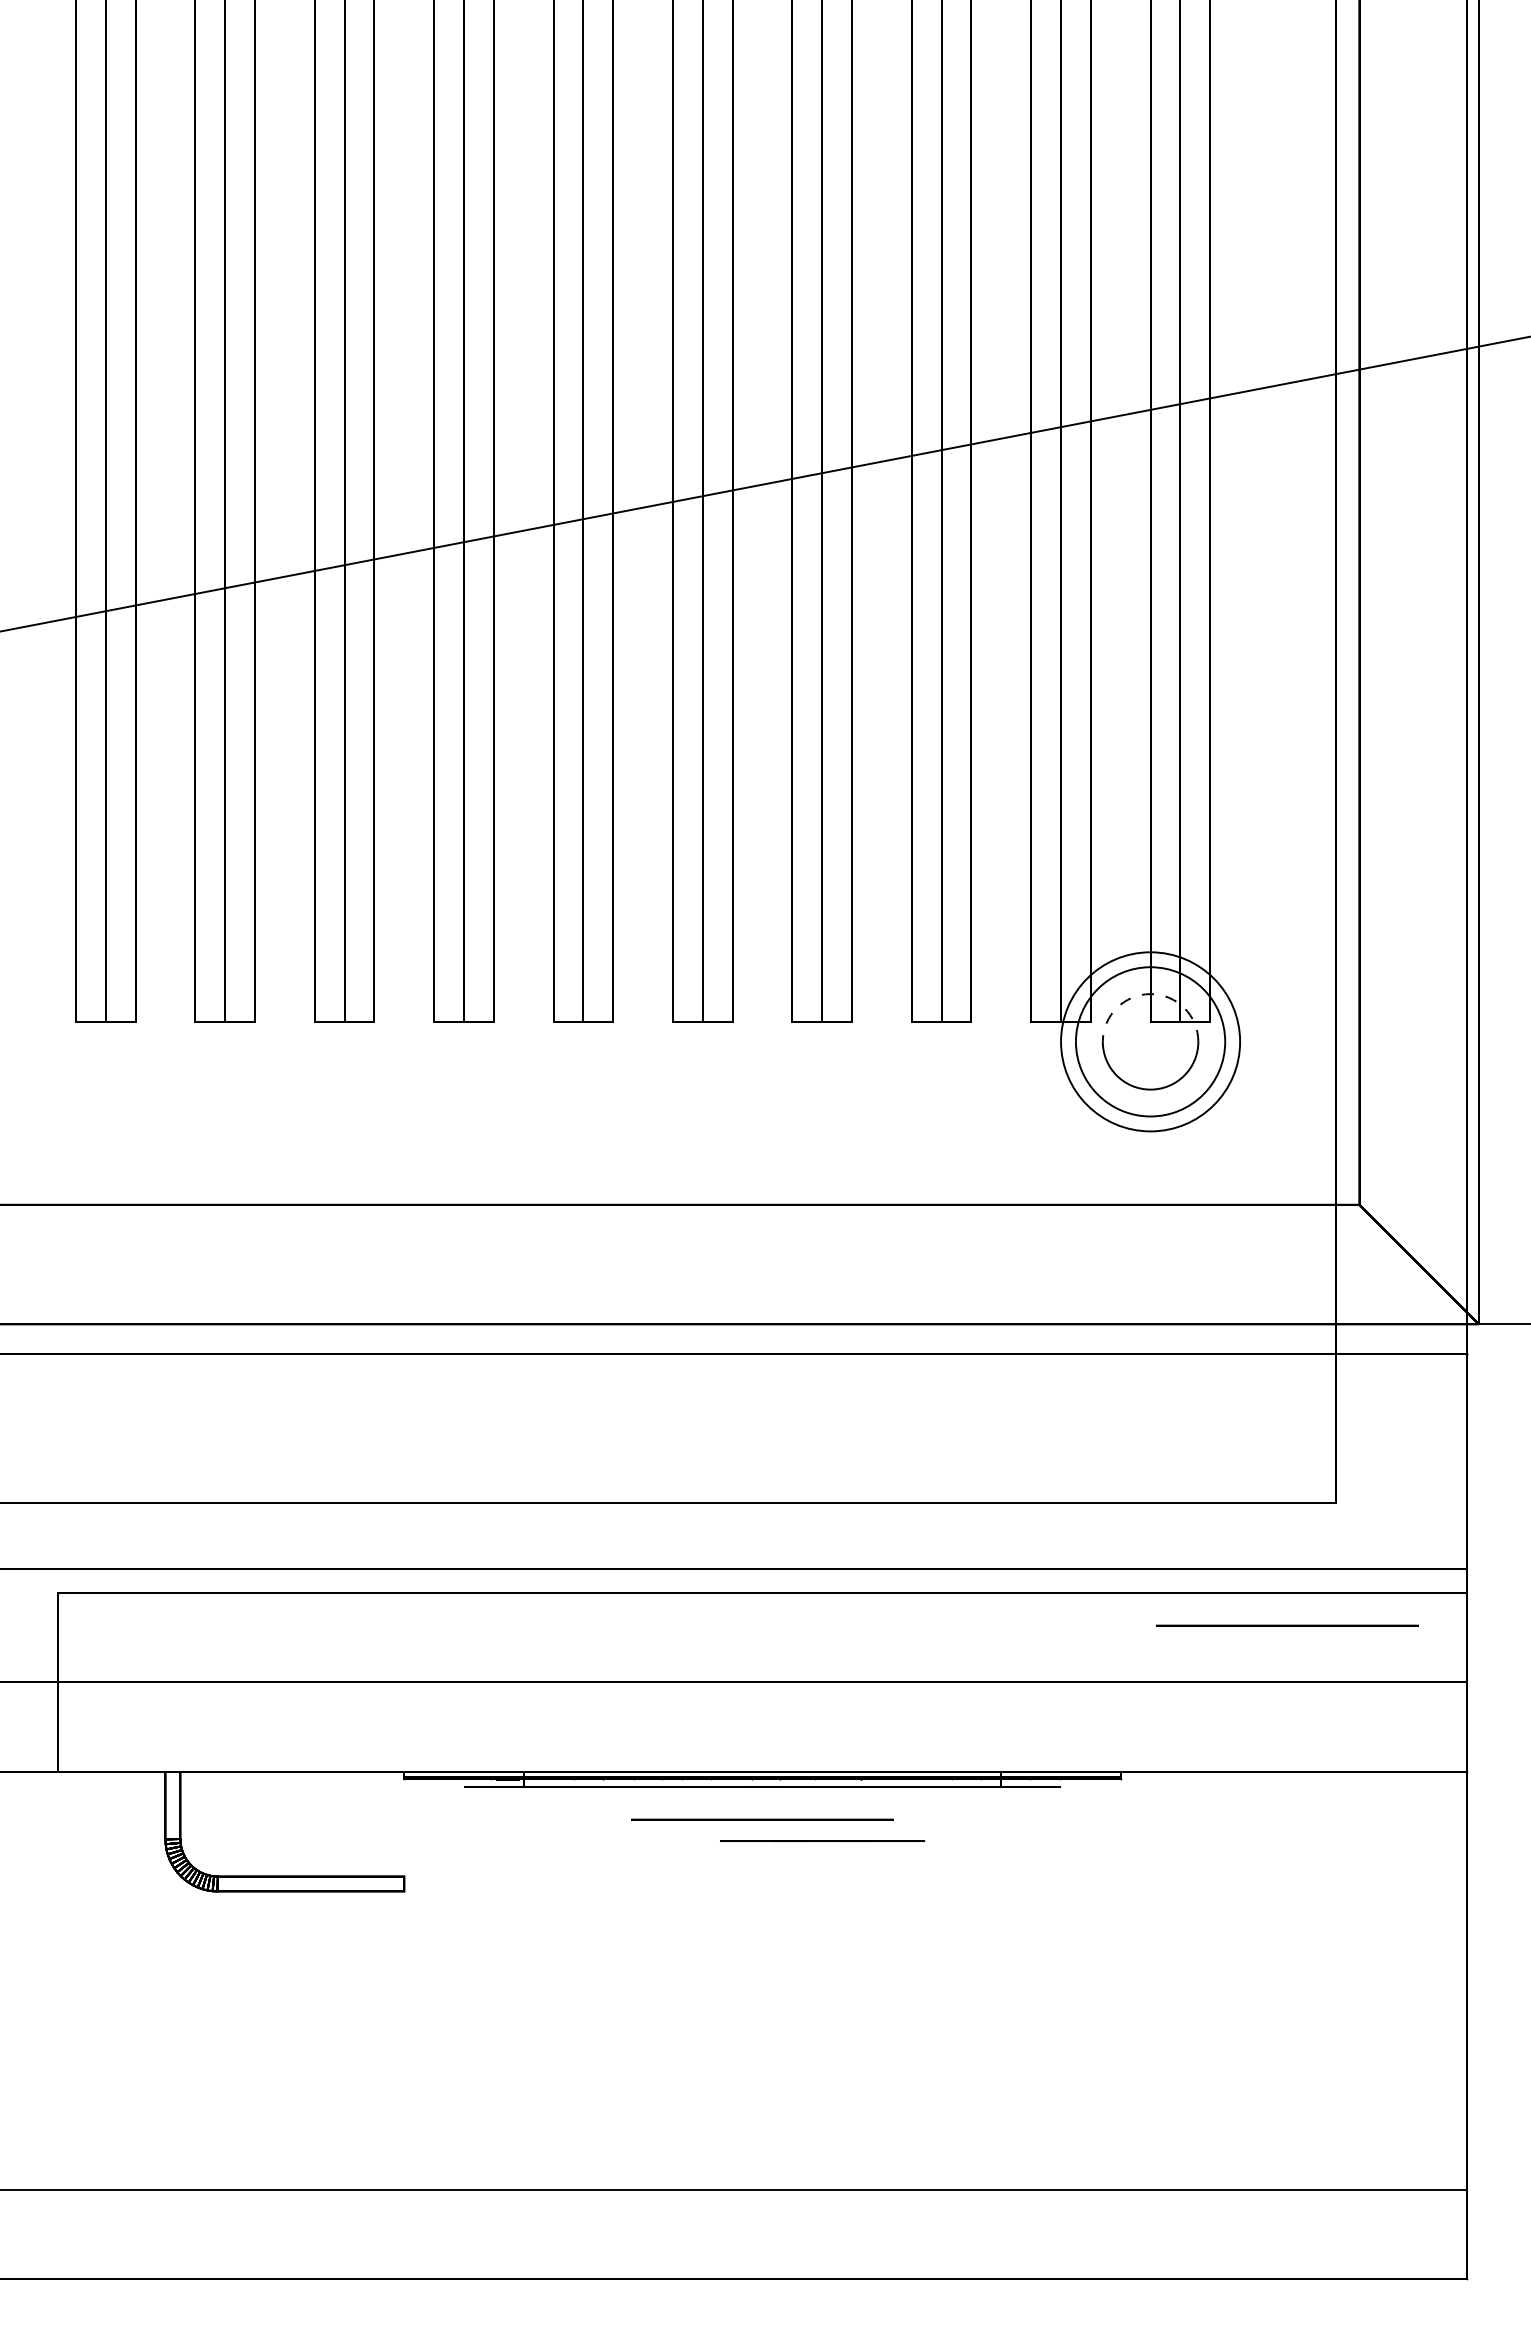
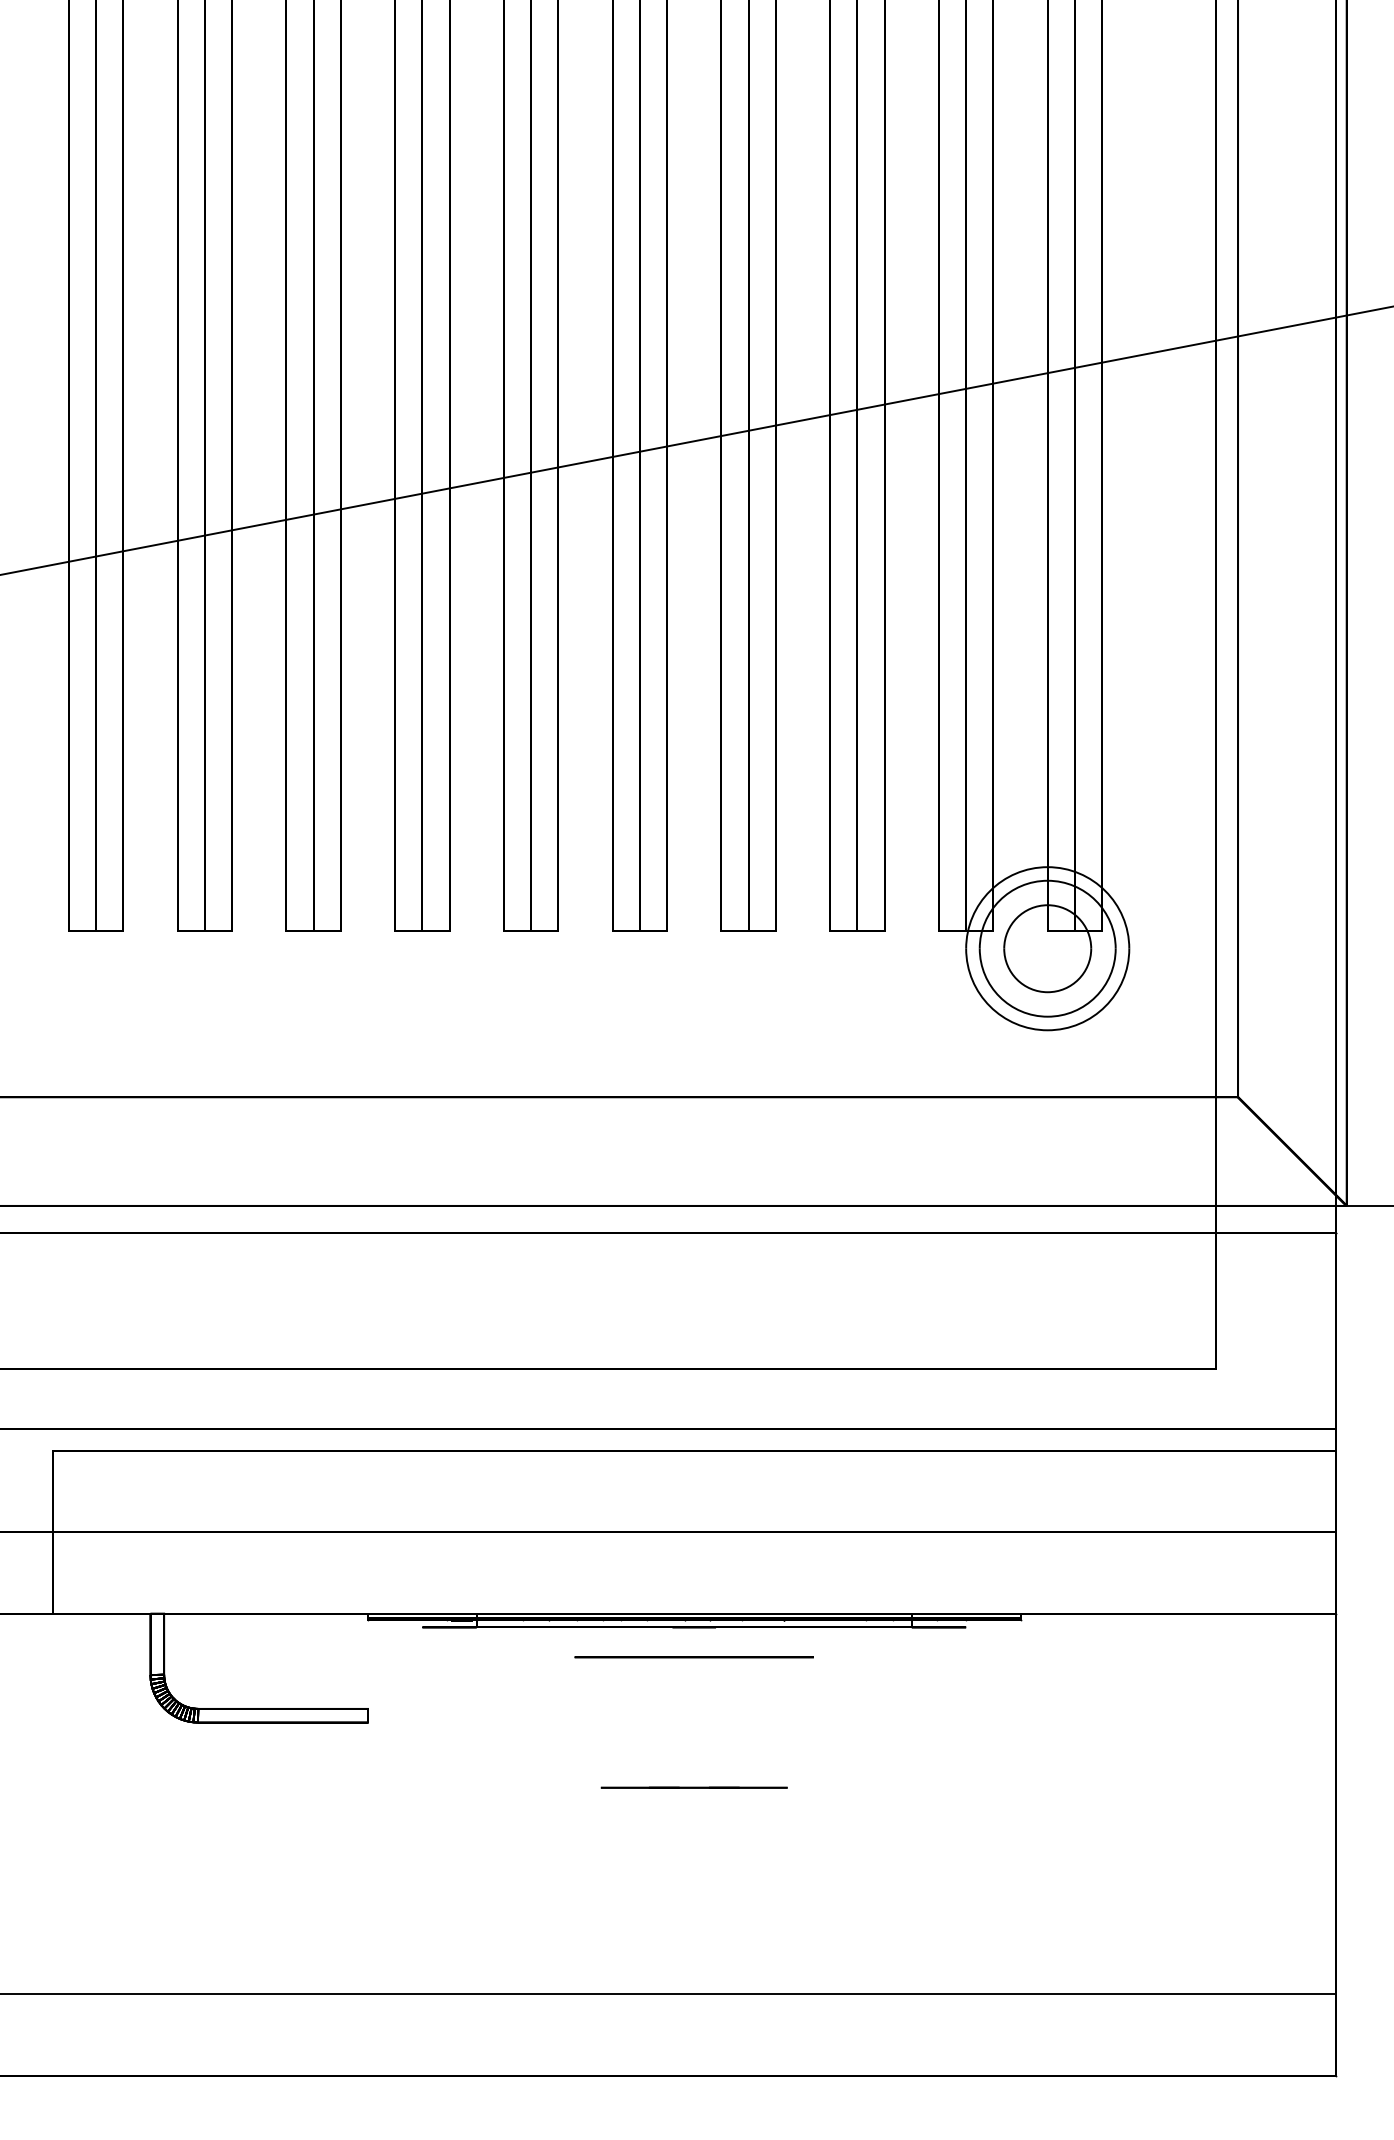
arc: (1150, 994) -> (1047, 905), dashed -> solid
circle: (1287, 1625) -> (1172, 1480), removed
line: (822, 1841) -> (694, 1788), moved

